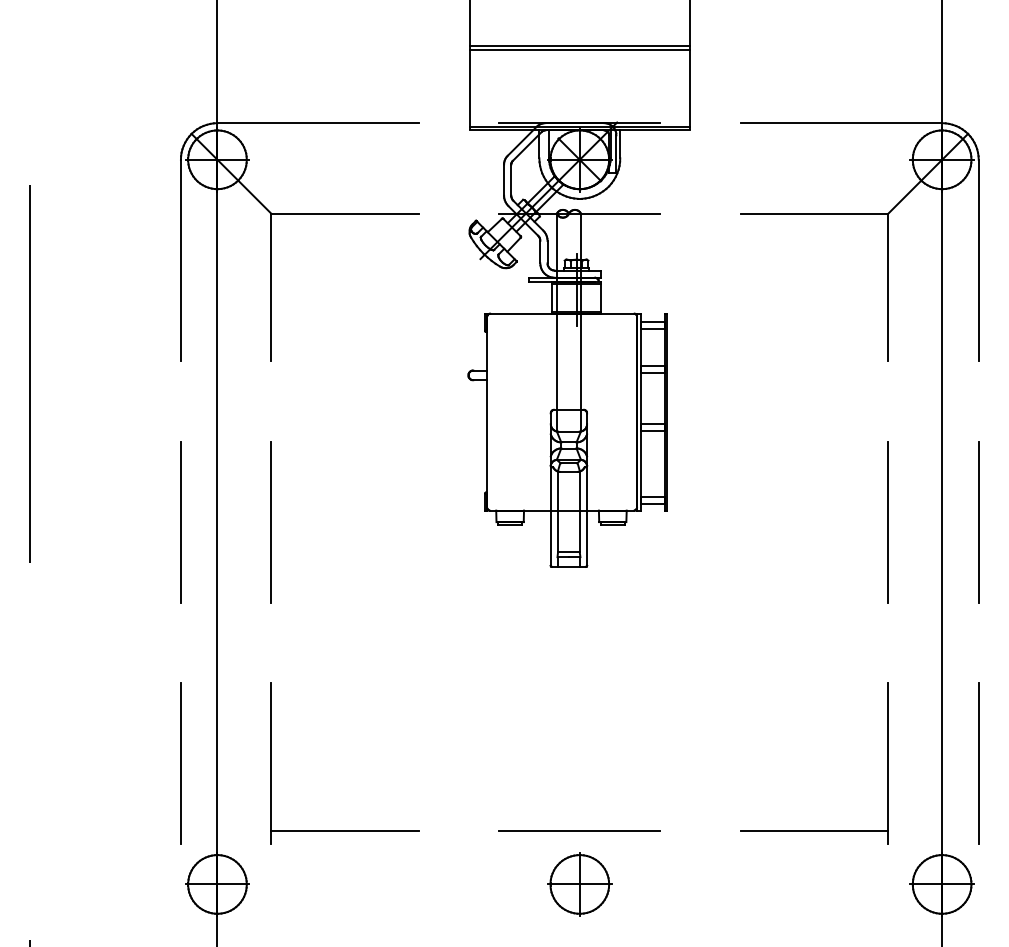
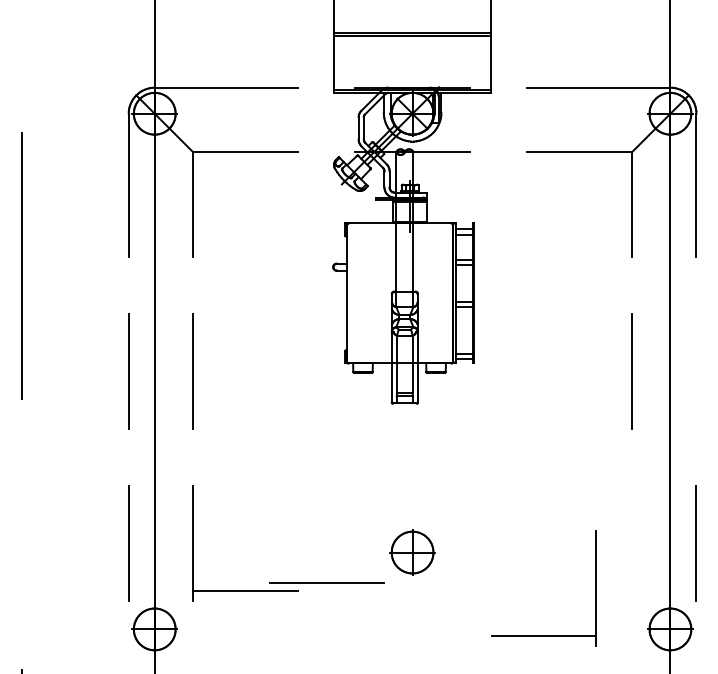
line: (978, 521) -> (696, 371), removed
line: (579, 830) -> (326, 583), moved
part: (814, 830) -> (544, 635), moved
part: (579, 884) -> (412, 552), moved

